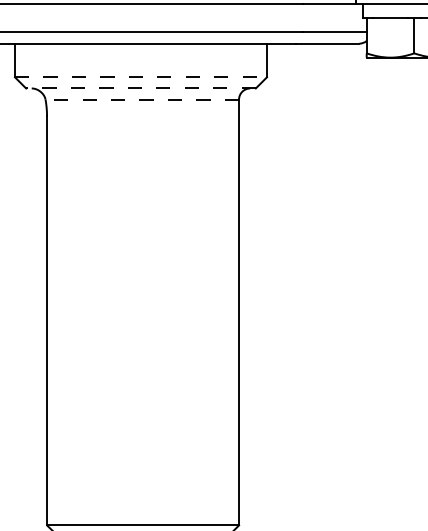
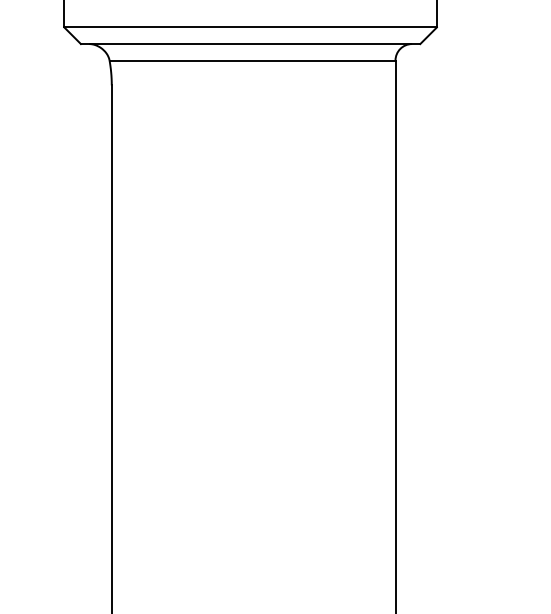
line: (141, 77) -> (251, 27), dashed -> solid
line: (141, 88) -> (251, 44), dashed -> solid
line: (142, 99) -> (252, 60), dashed -> solid

